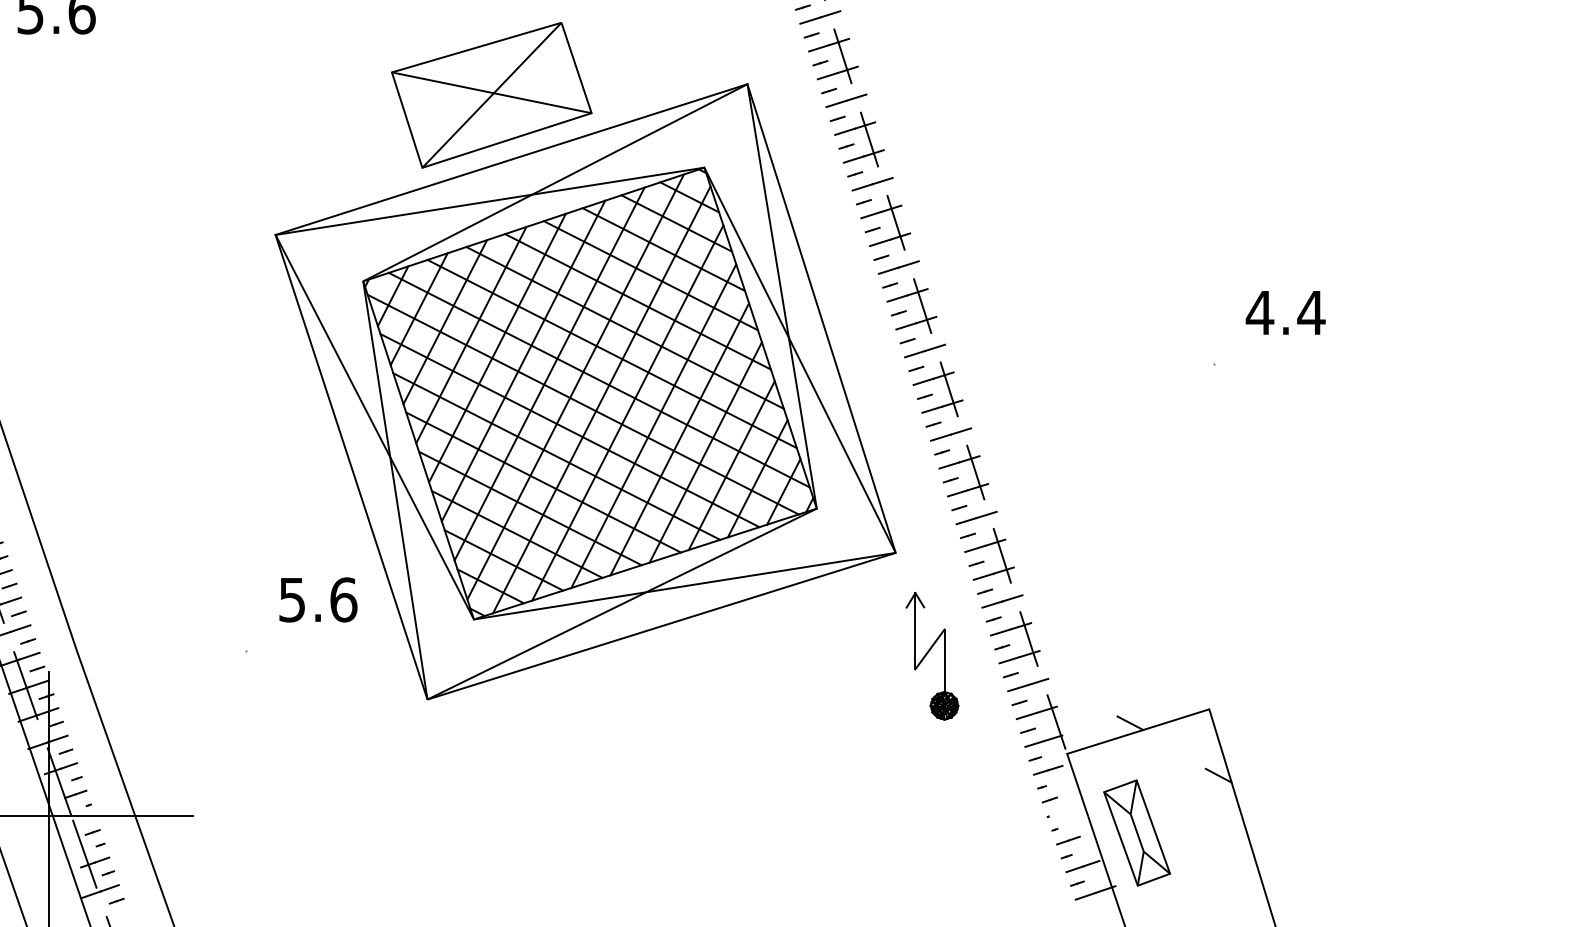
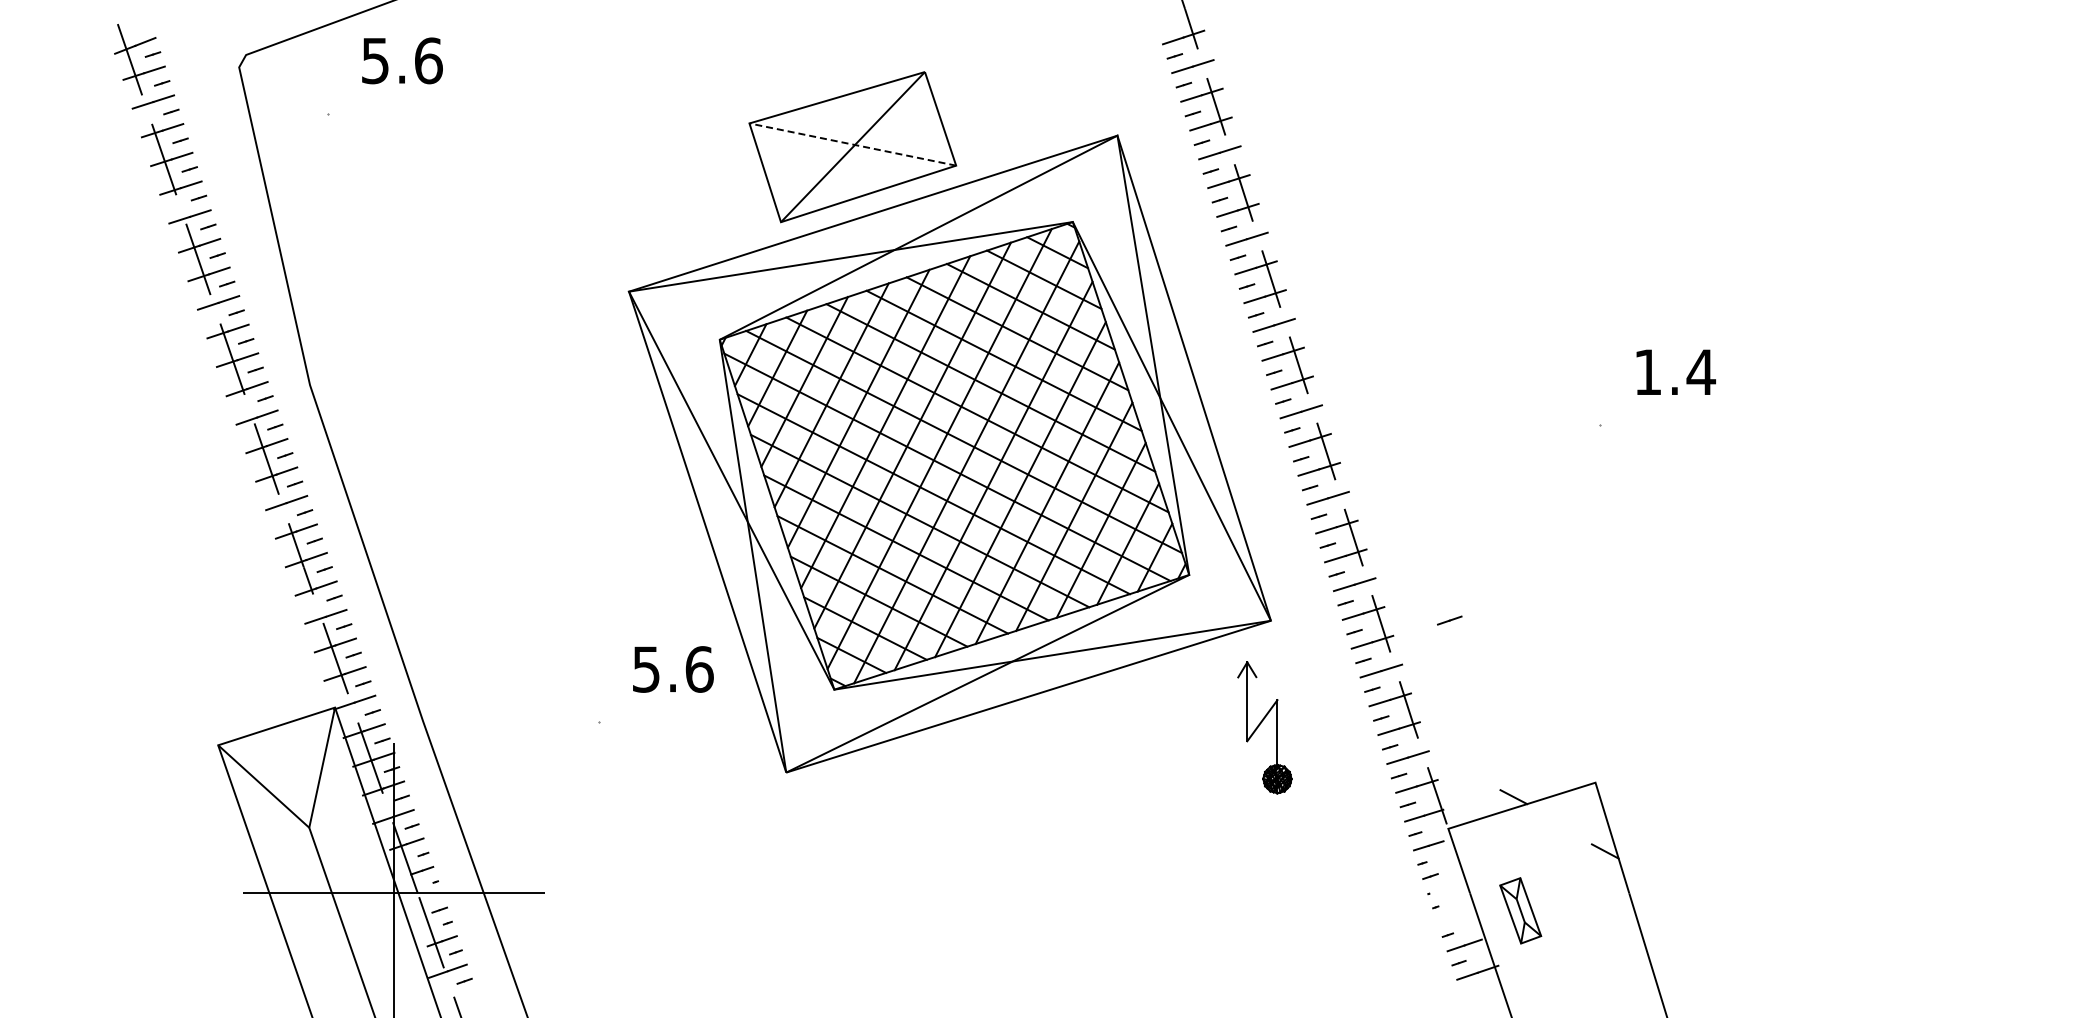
line: (491, 92) -> (852, 144), solid -> dashed
text: (1259, 312) -> (1647, 371), 4.4 -> 1.4
part: (932, 656) -> (1264, 727), moved
part: (1136, 832) -> (1520, 910), size x0.6
line: (1068, 840) -> (1449, 620), moved

